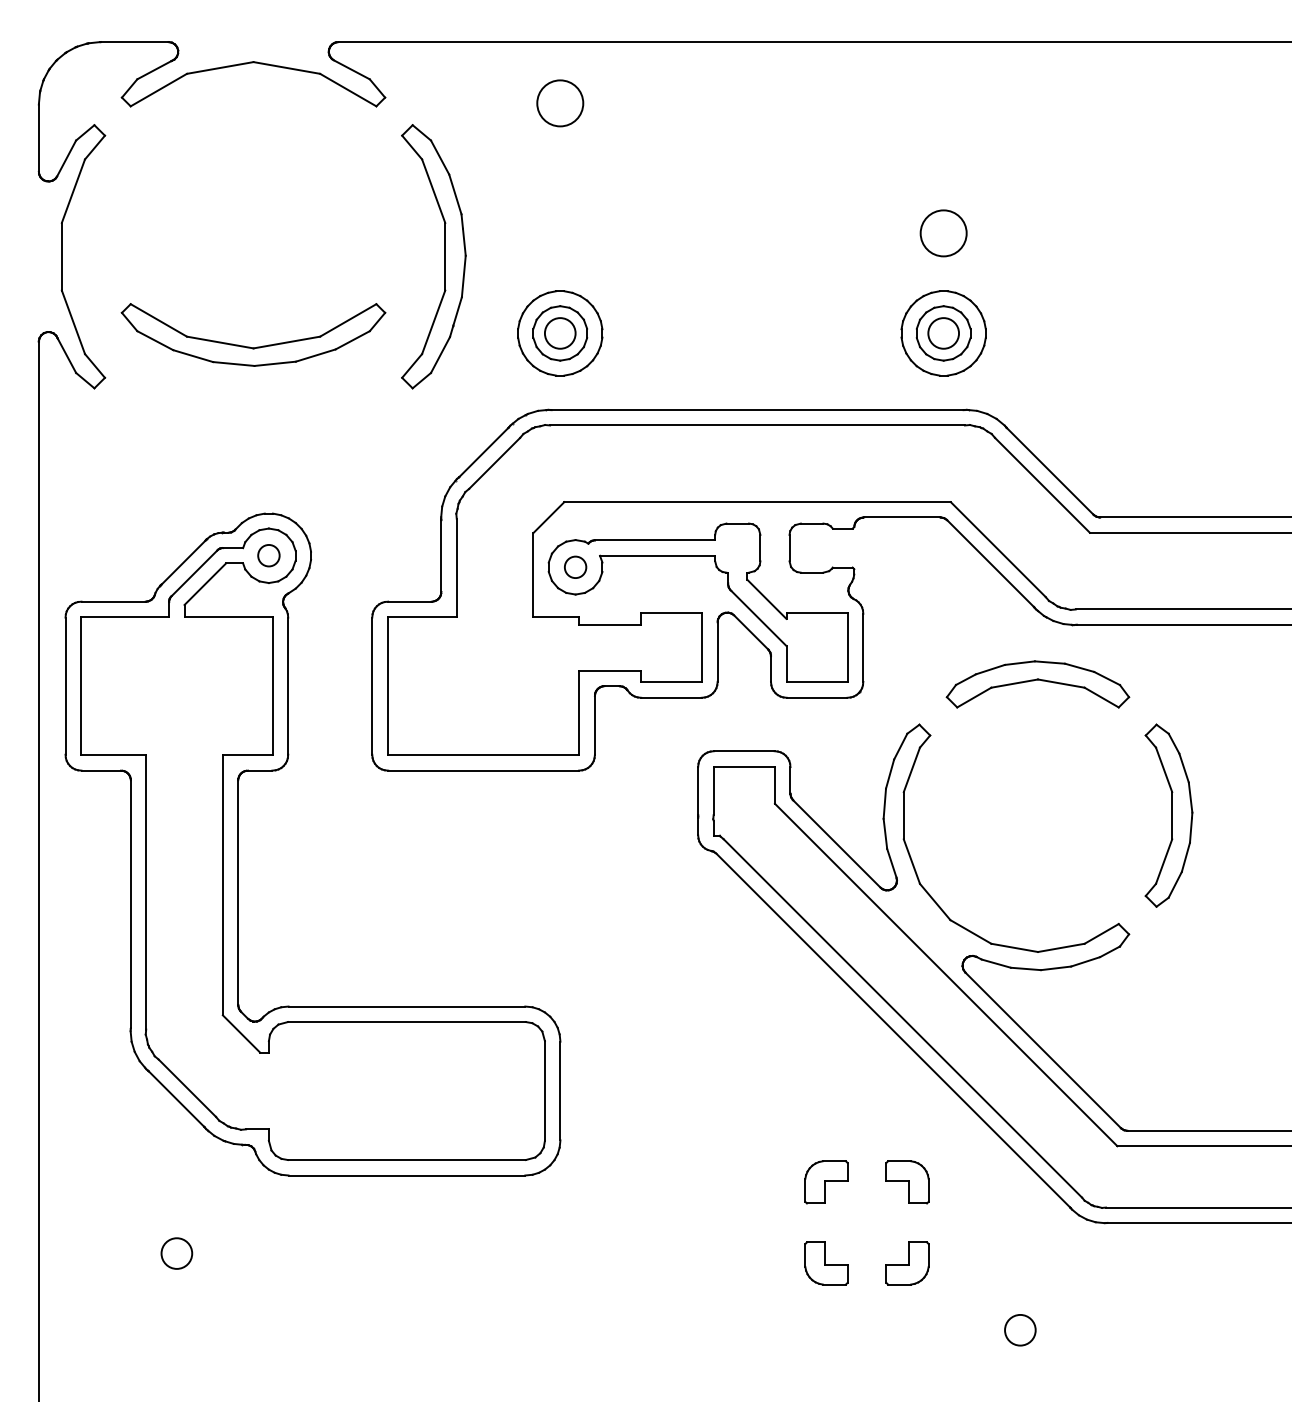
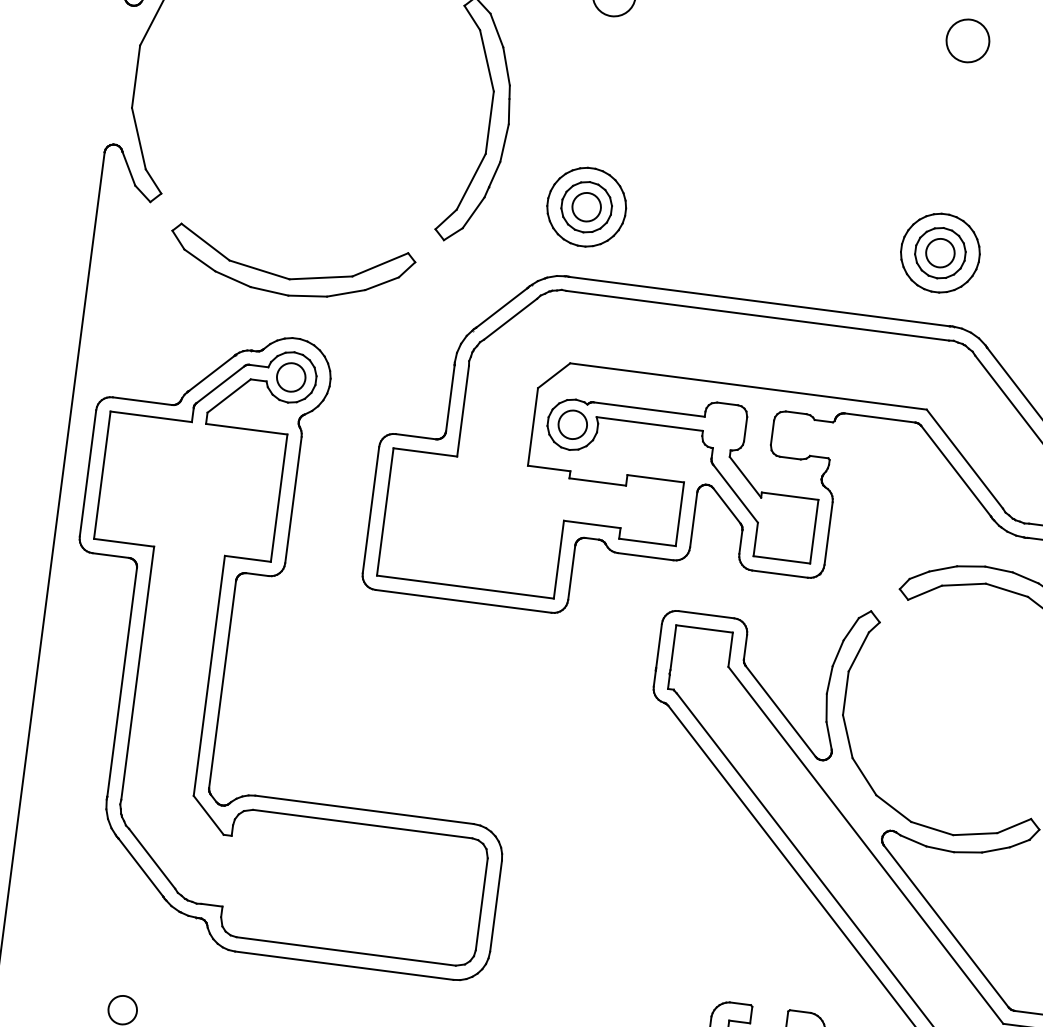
circle: (943, 233) -> (967, 41), moved
part: (249, 346) -> (286, 277), moved
circle: (268, 555) -> (290, 377), size x1.43
circle: (575, 567) -> (572, 424), size x1.43

